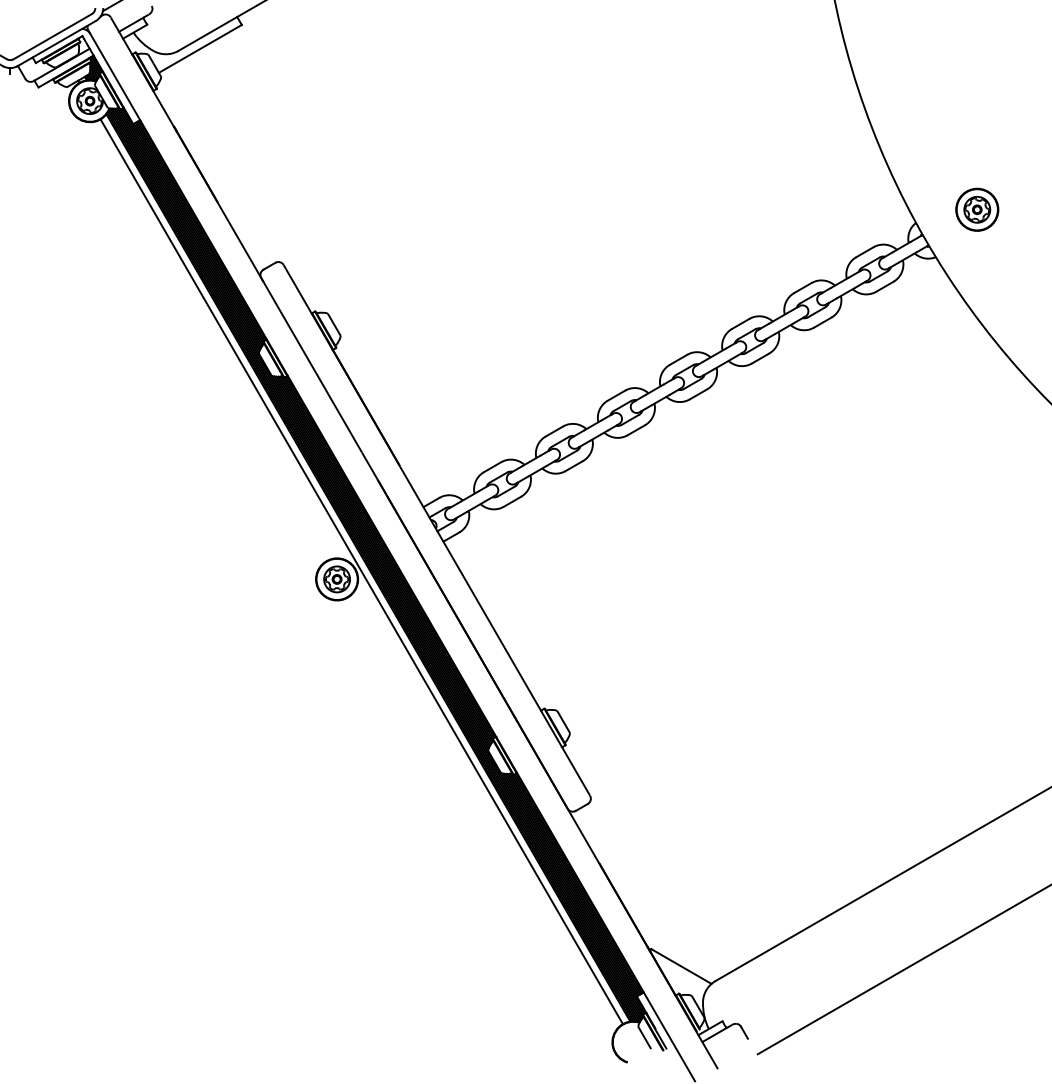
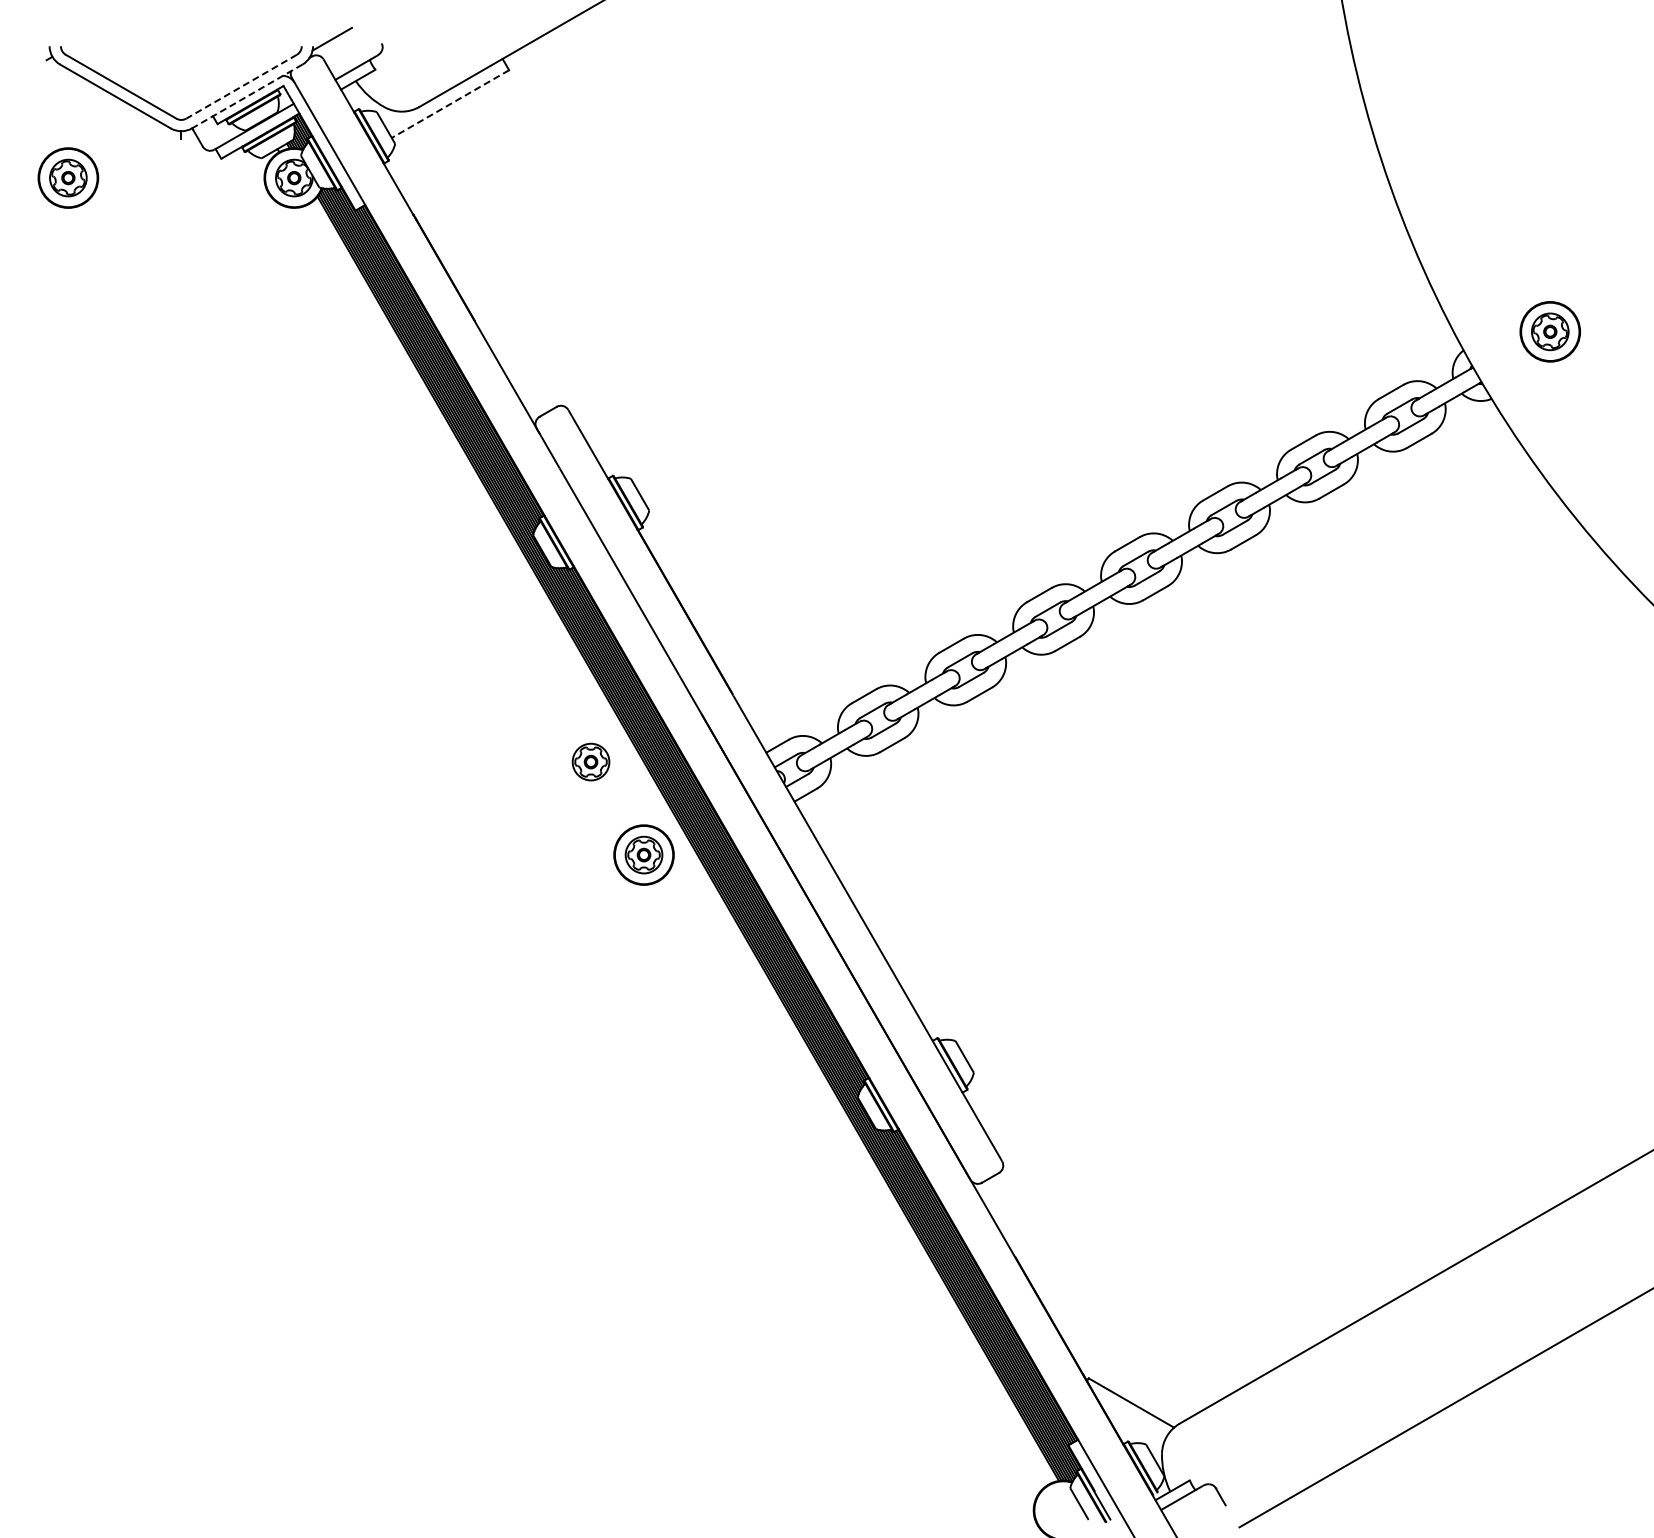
line: (52, 36) -> (241, 86), solid -> dashed
line: (56, 43) -> (247, 96), solid -> dashed
line: (200, 49) -> (450, 104), solid -> dashed
part: (299, 513) -> (590, 761), added
line: (361, 571) -> (678, 843), removed

